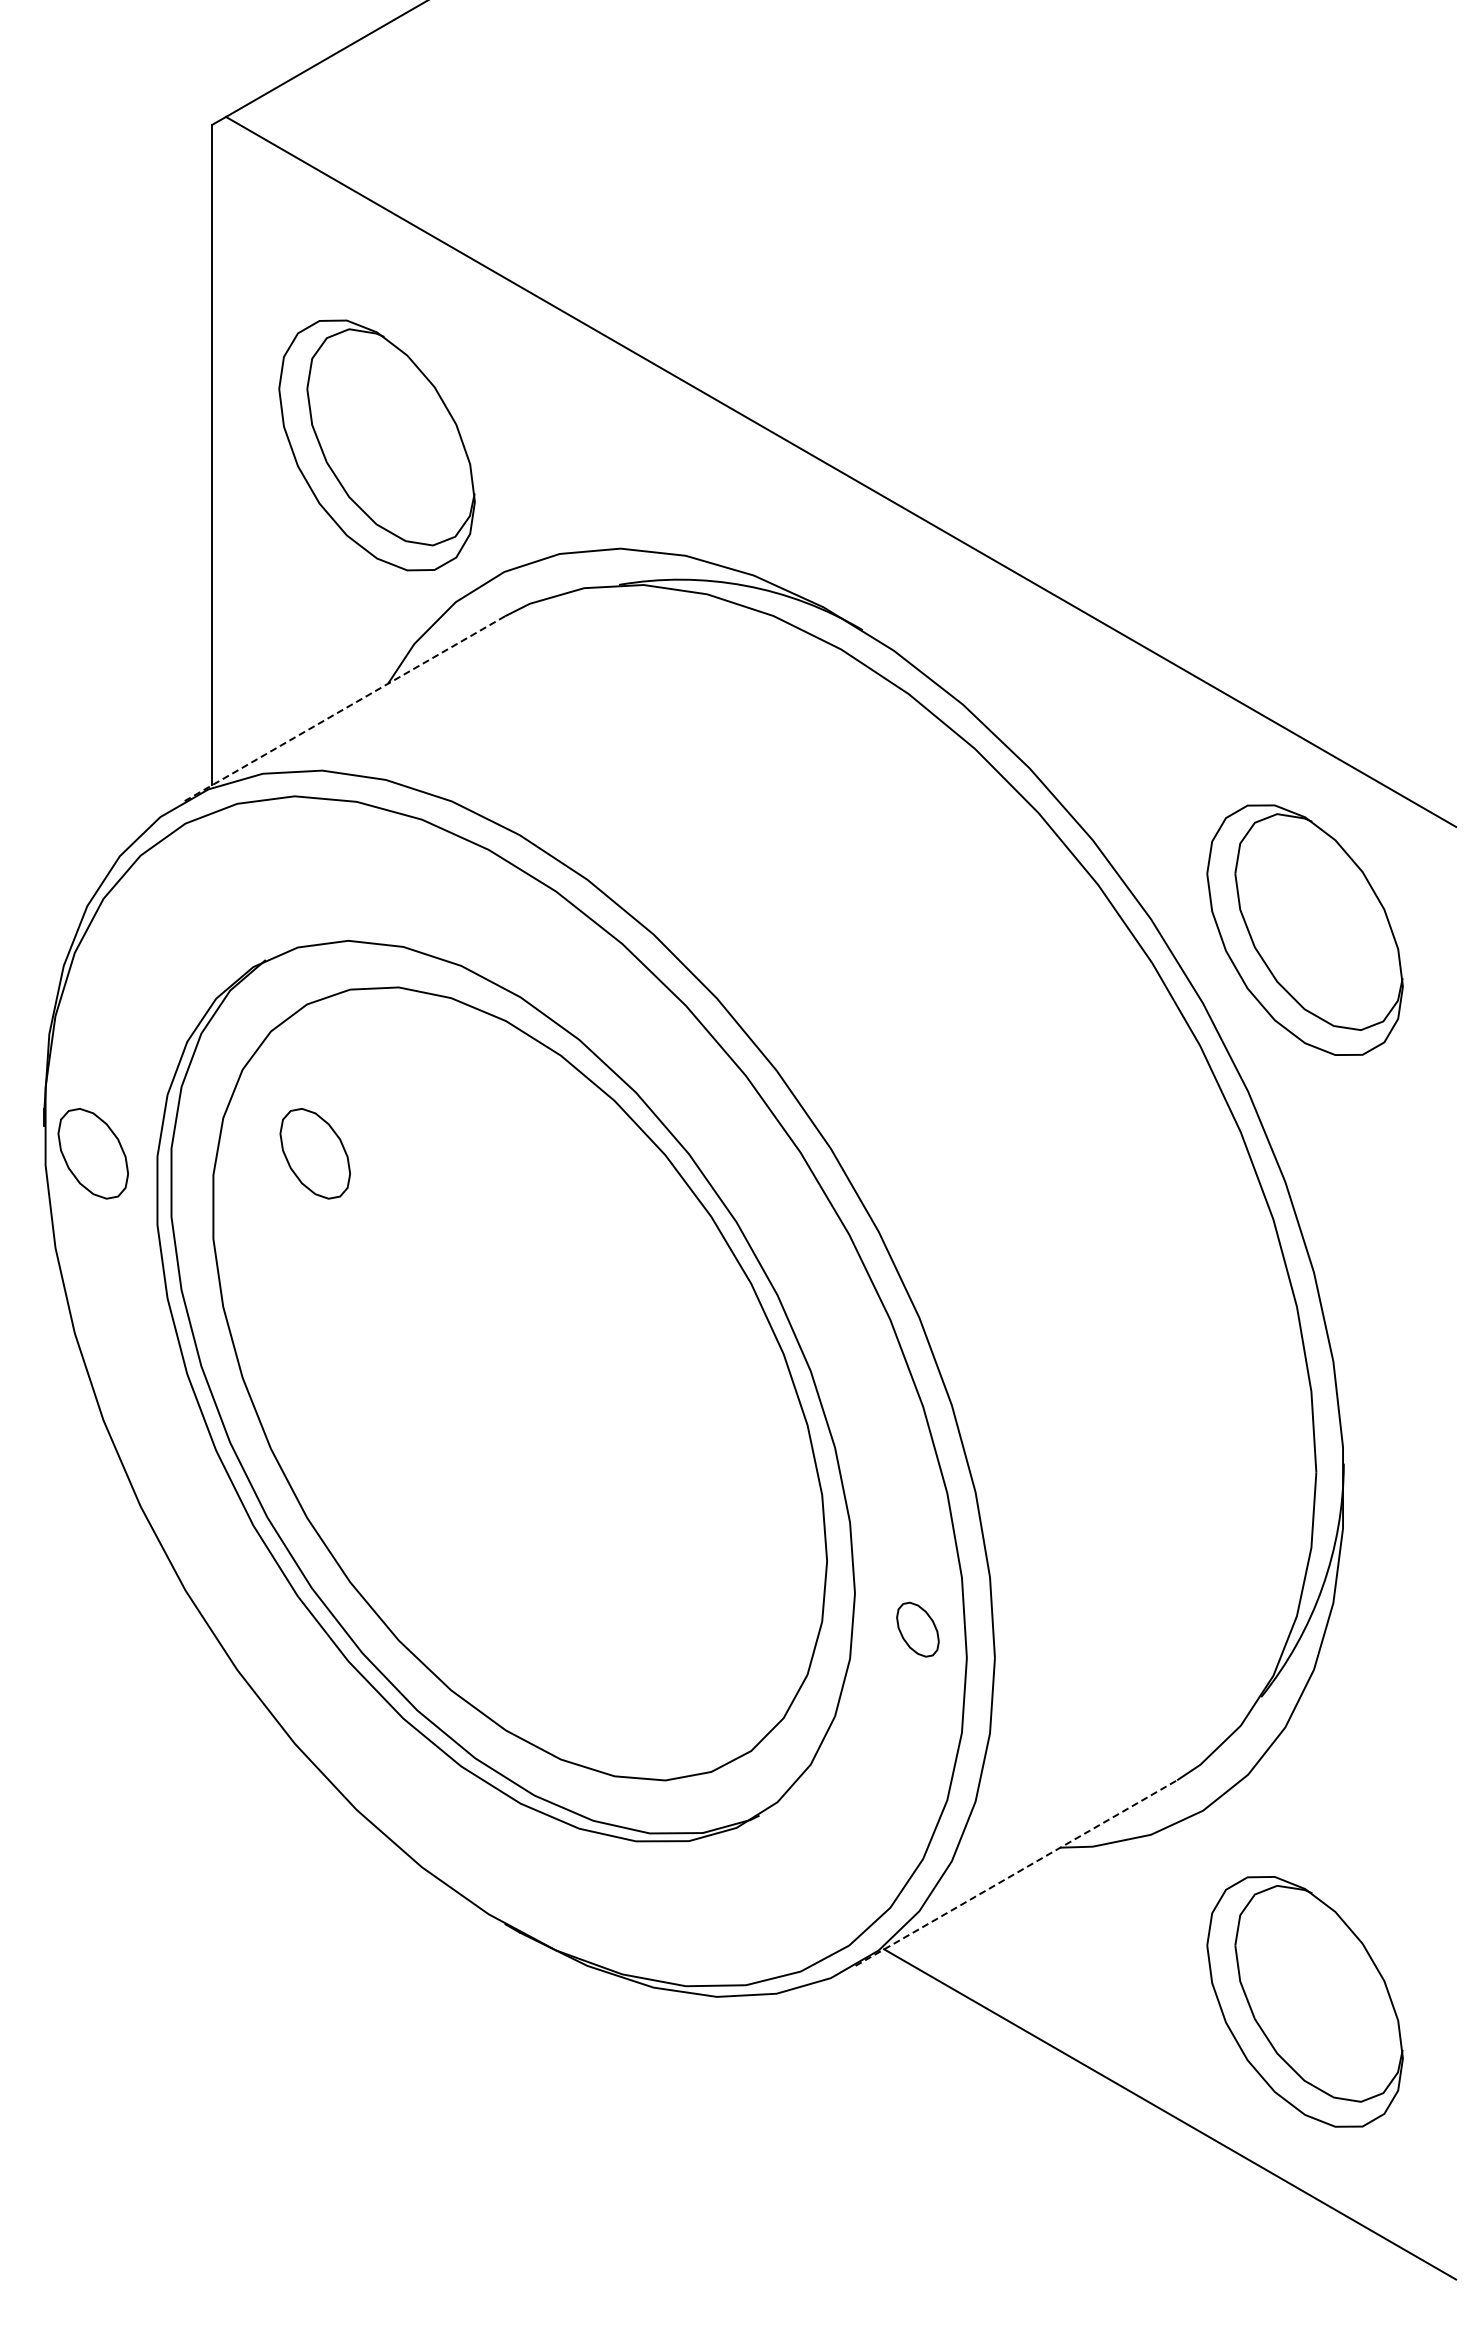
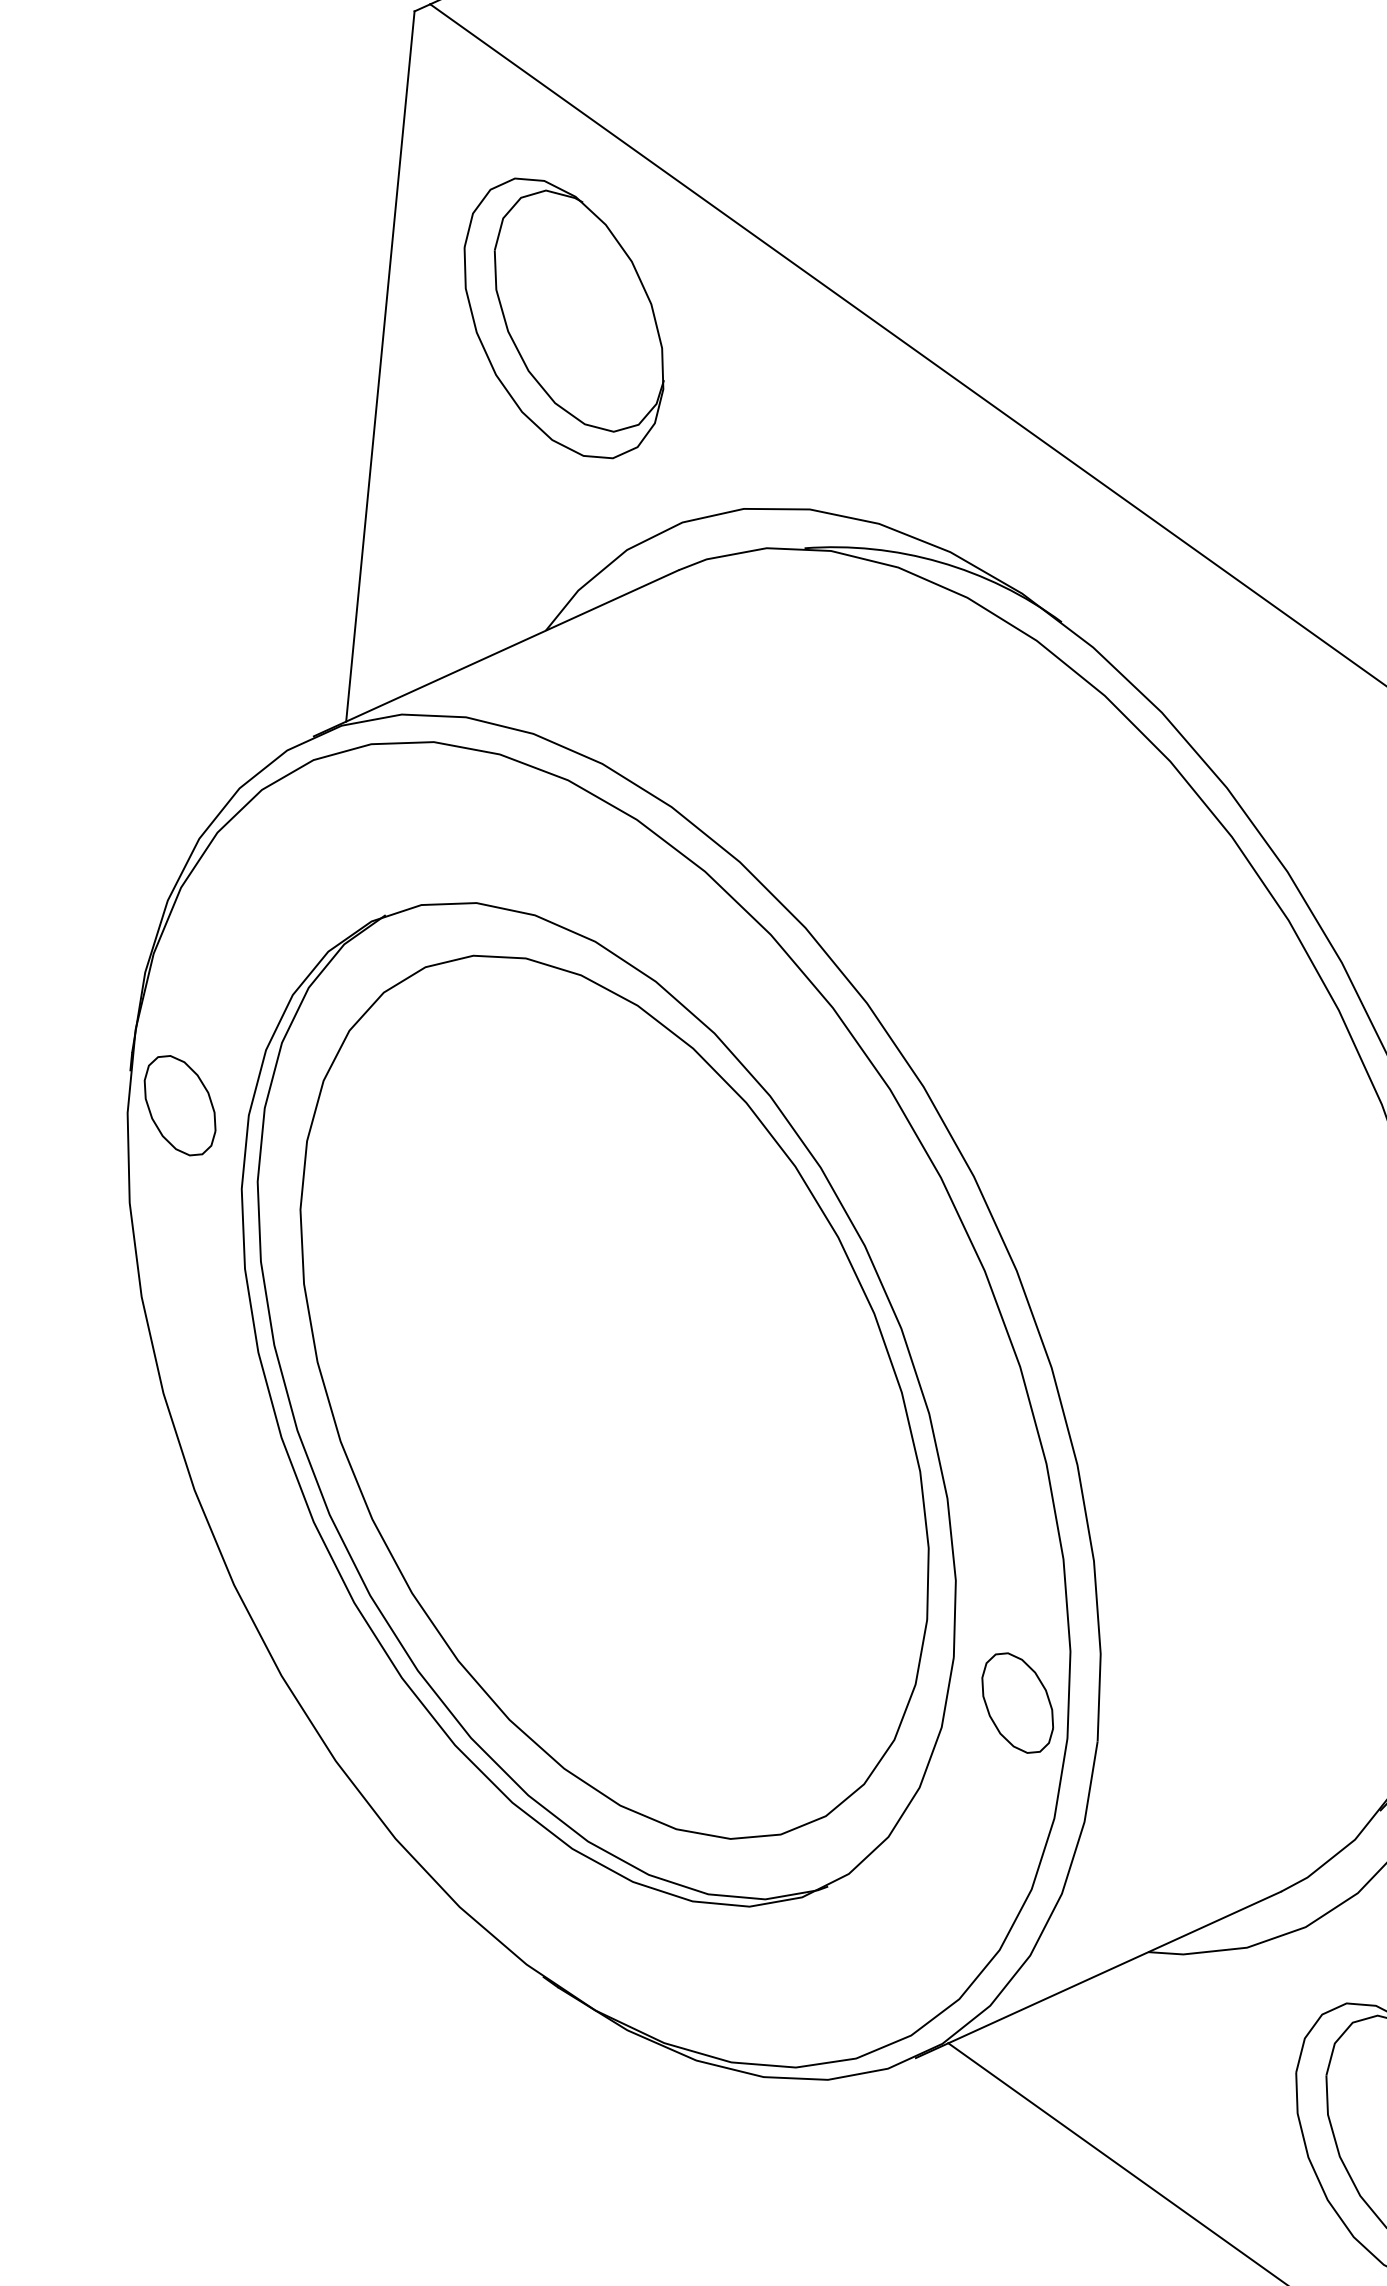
part: (376, 445) -> (563, 318), moved
line: (344, 708) -> (496, 652), dashed -> solid
part: (314, 1153) -> (418, 1128), removed
part: (917, 1629) -> (1017, 1702), size x1.67
line: (1016, 1873) -> (1098, 1975), dashed -> solid

